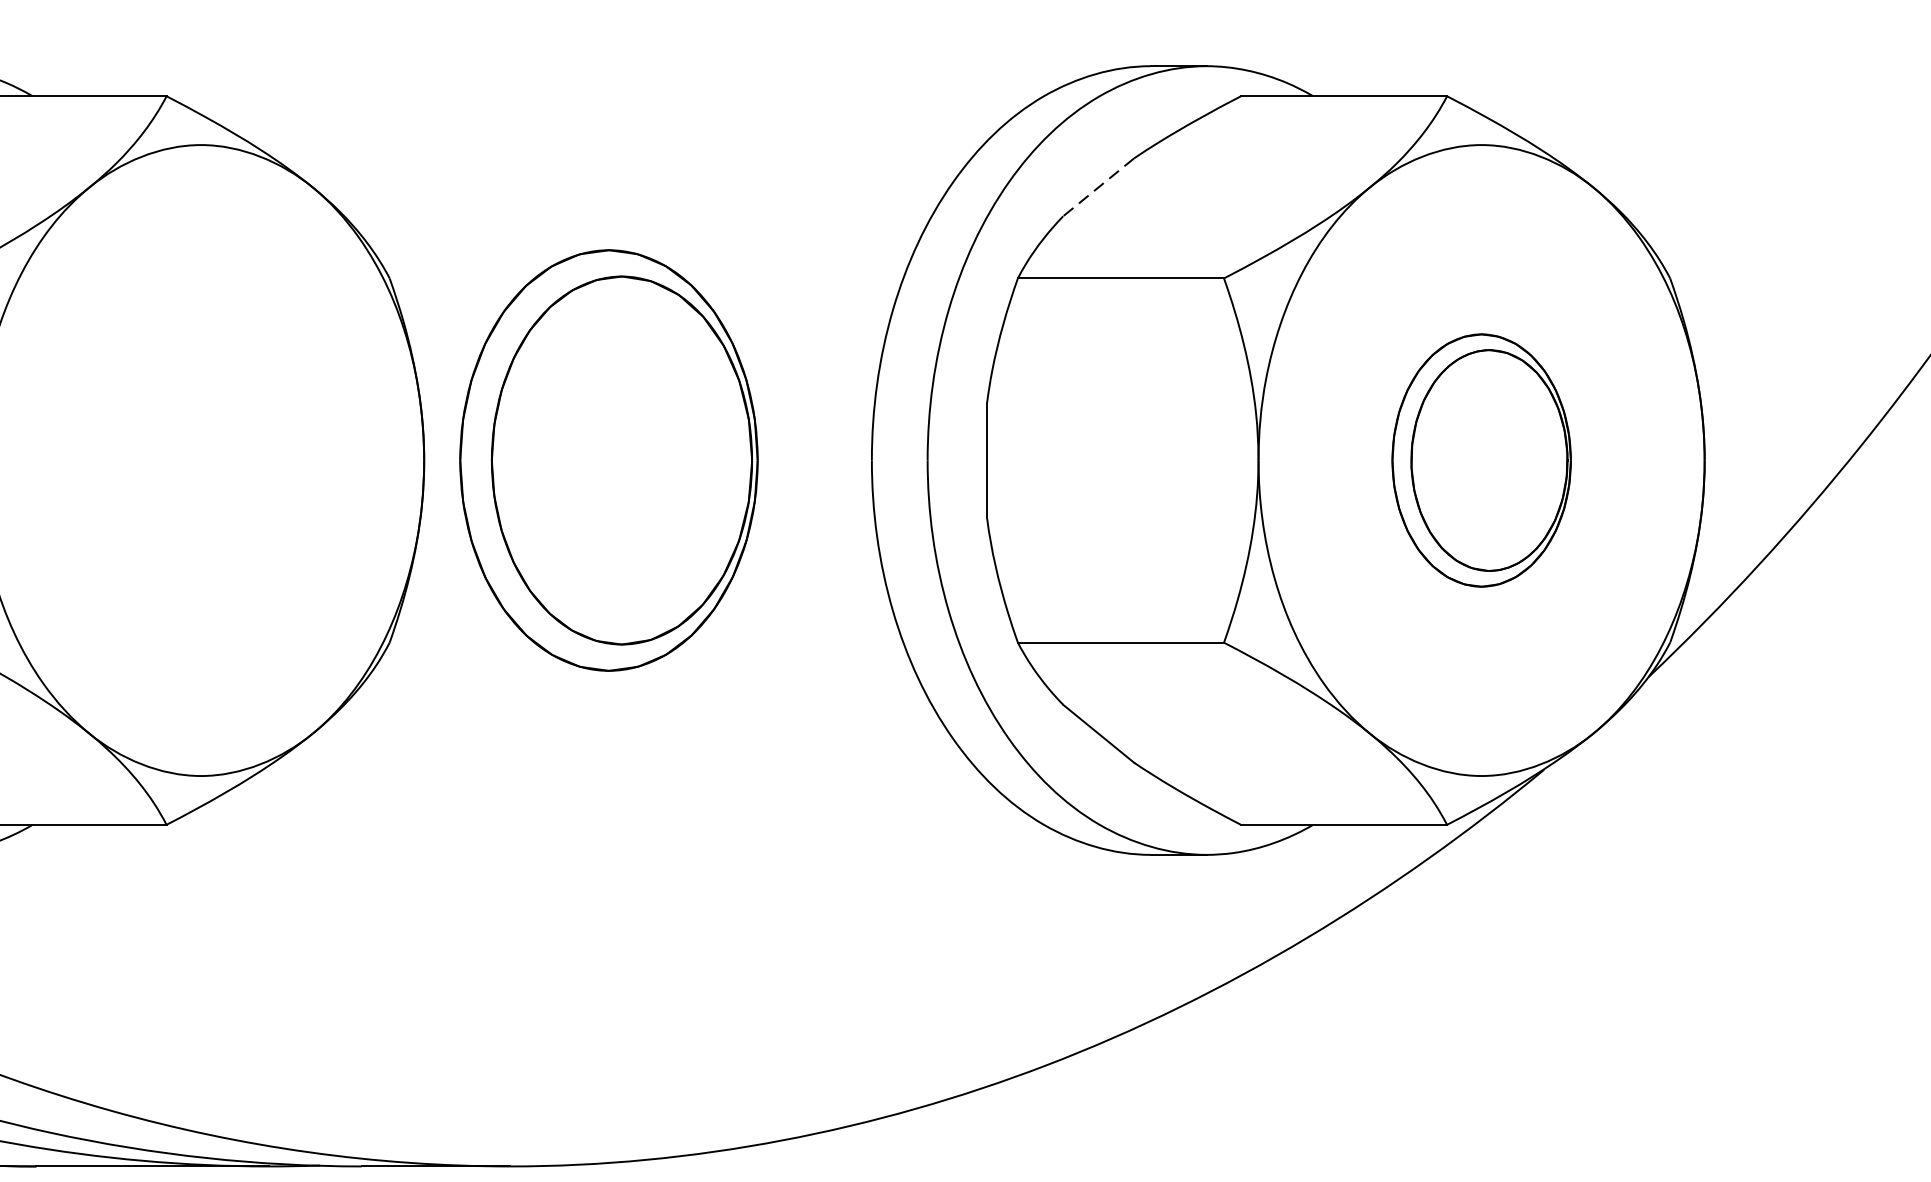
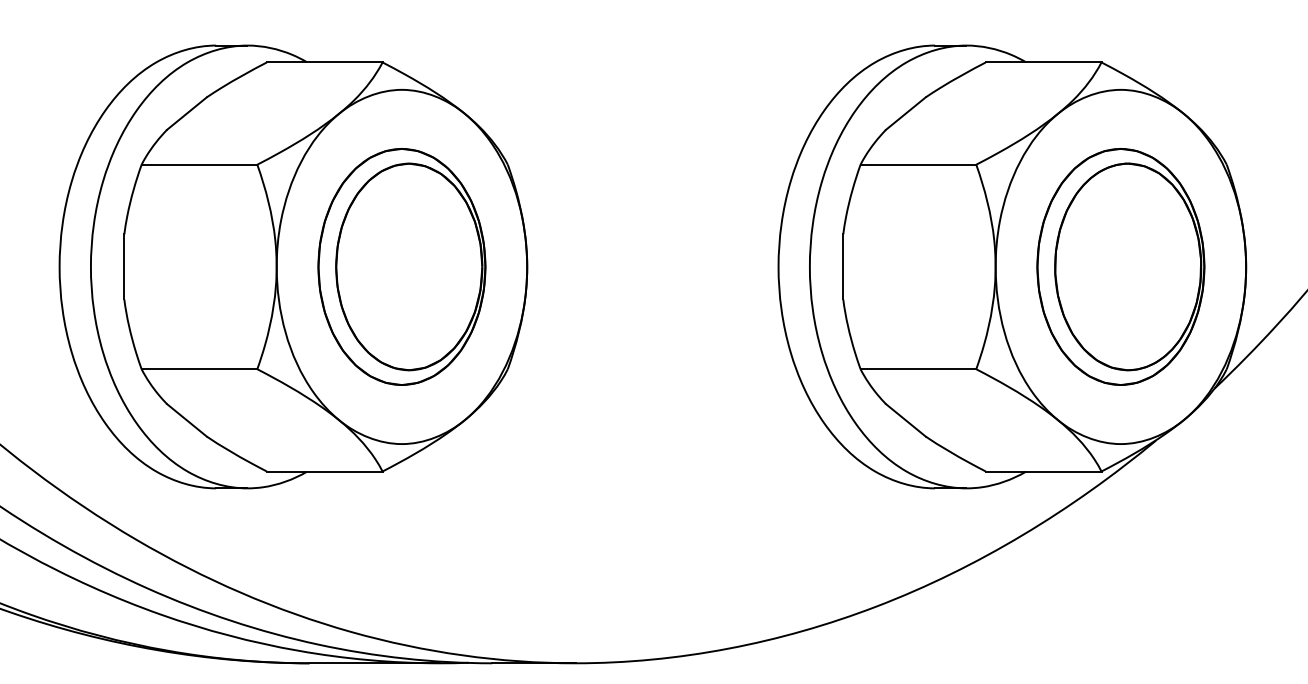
line: (1097, 187) -> (905, 113), dashed -> solid
part: (608, 459) -> (401, 266), moved
part: (1480, 459) -> (1120, 266), size x1.67

